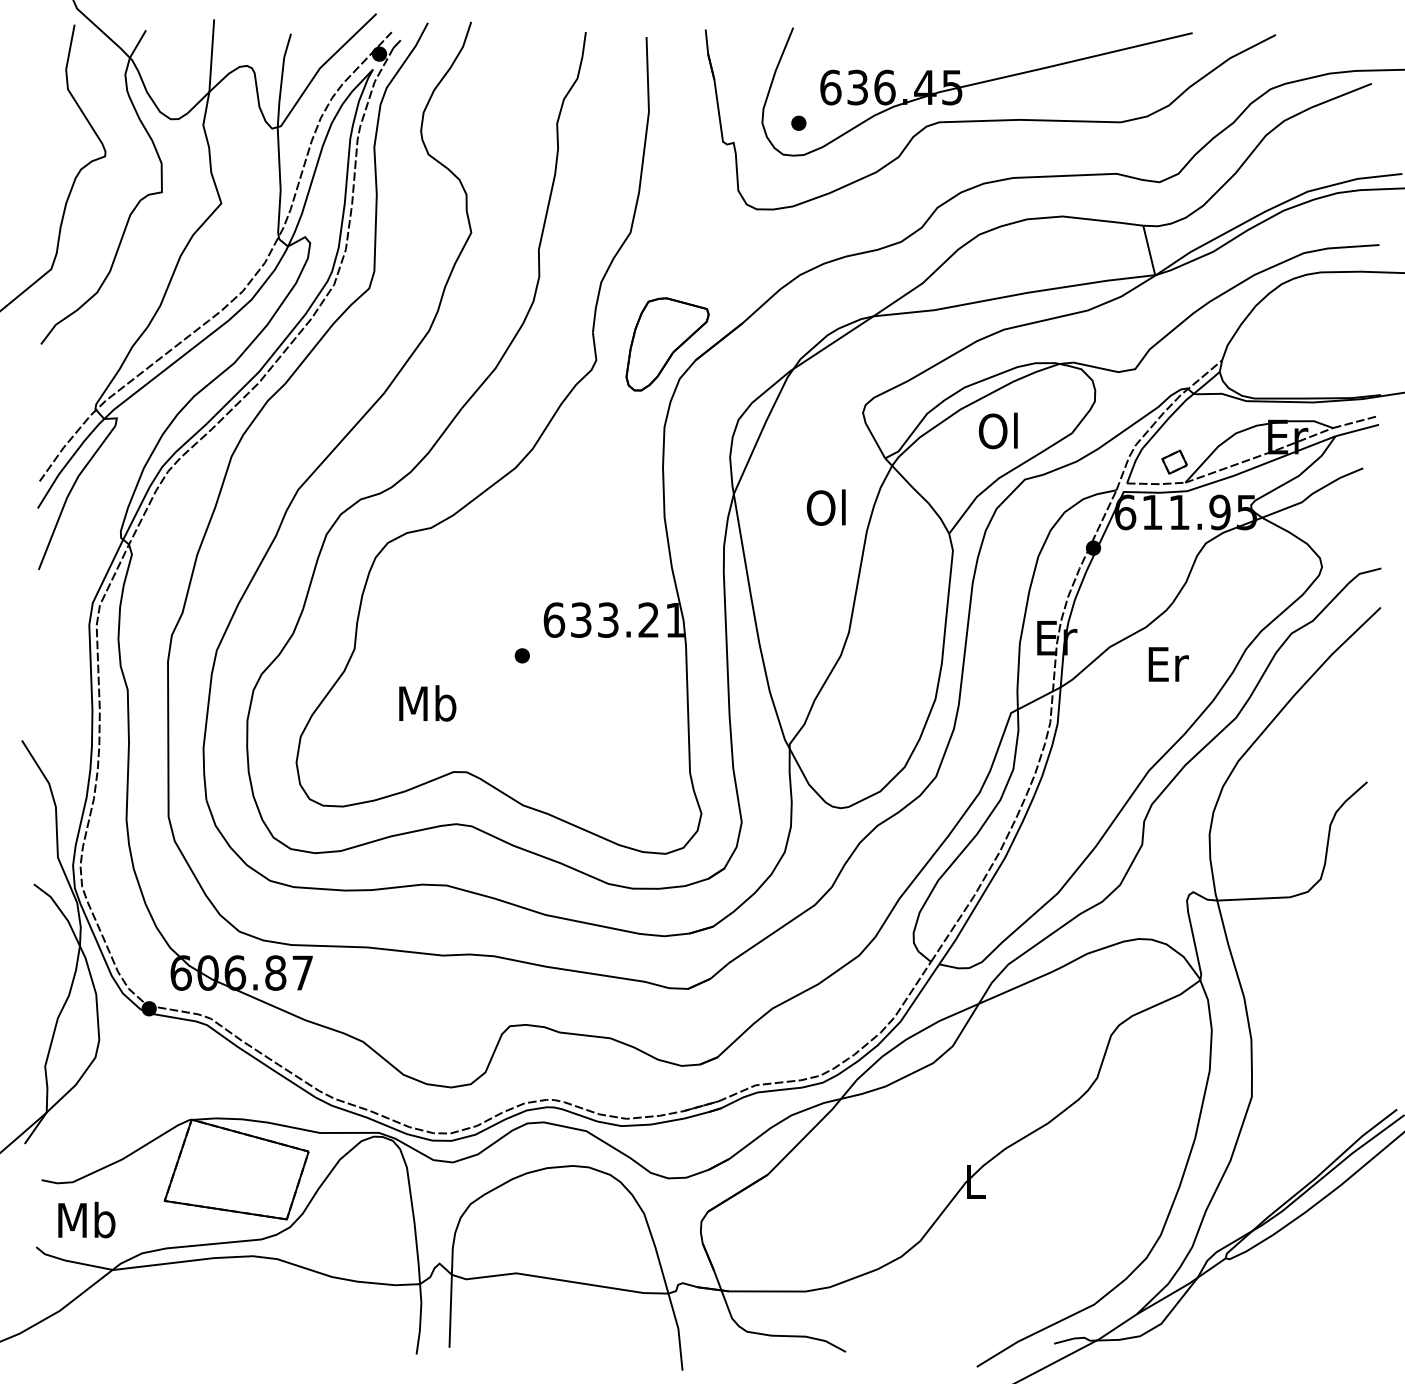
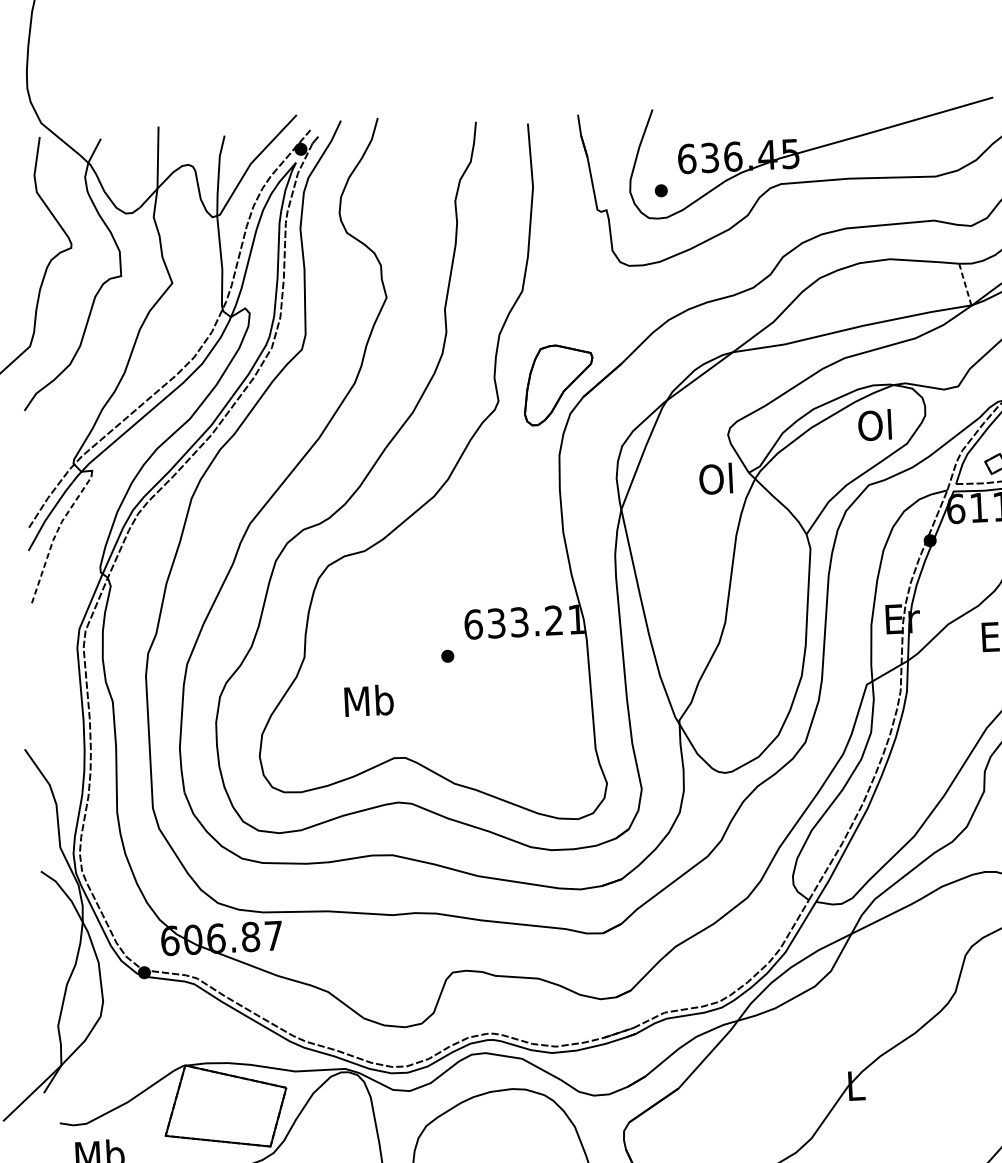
line: (1149, 250) -> (965, 284), solid -> dashed
text: (998, 430) -> (874, 424), moved
line: (69, 493) -> (54, 536), solid -> dashed
text: (825, 507) -> (715, 478), moved

